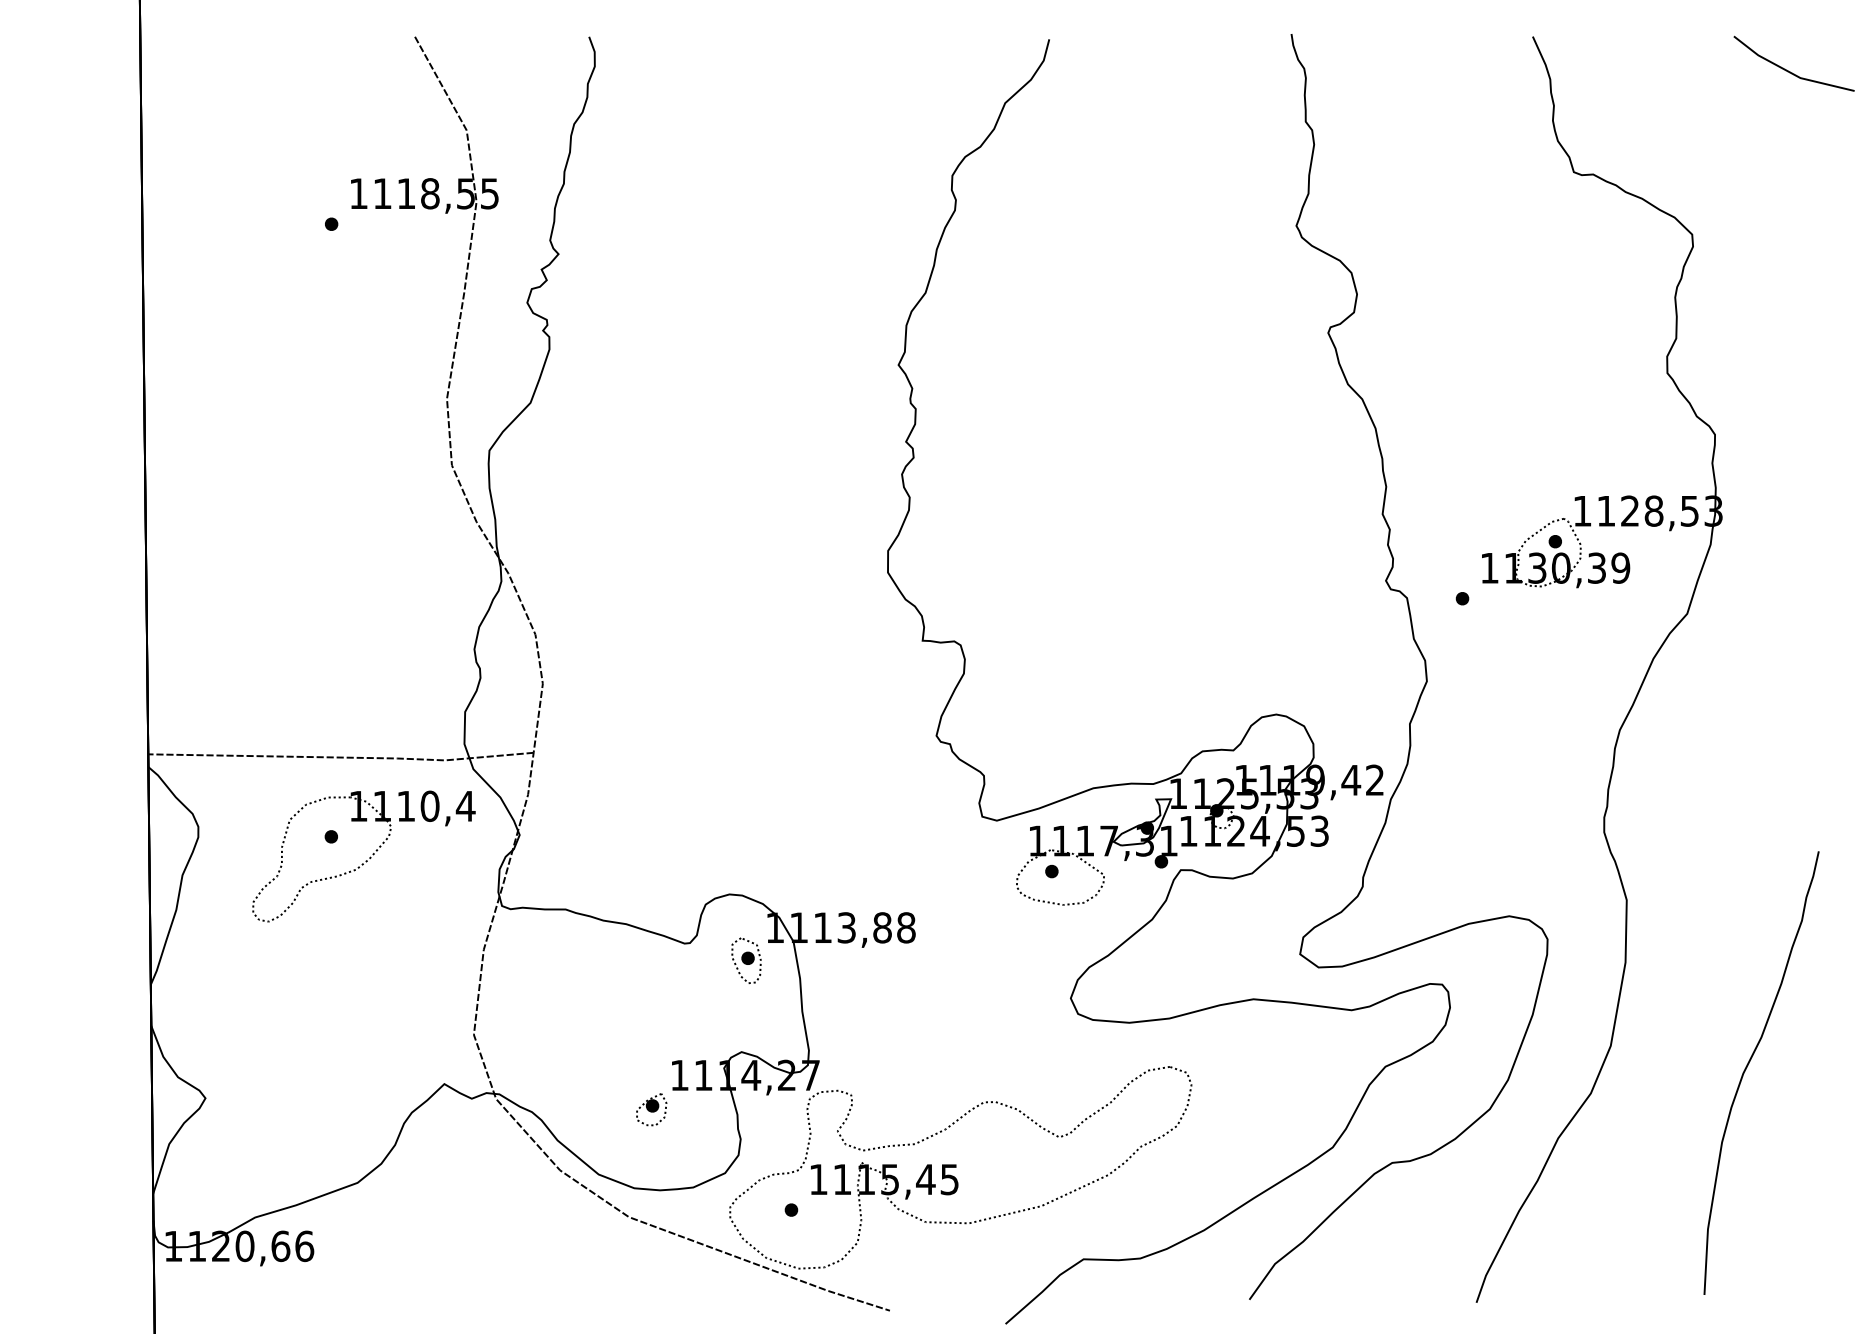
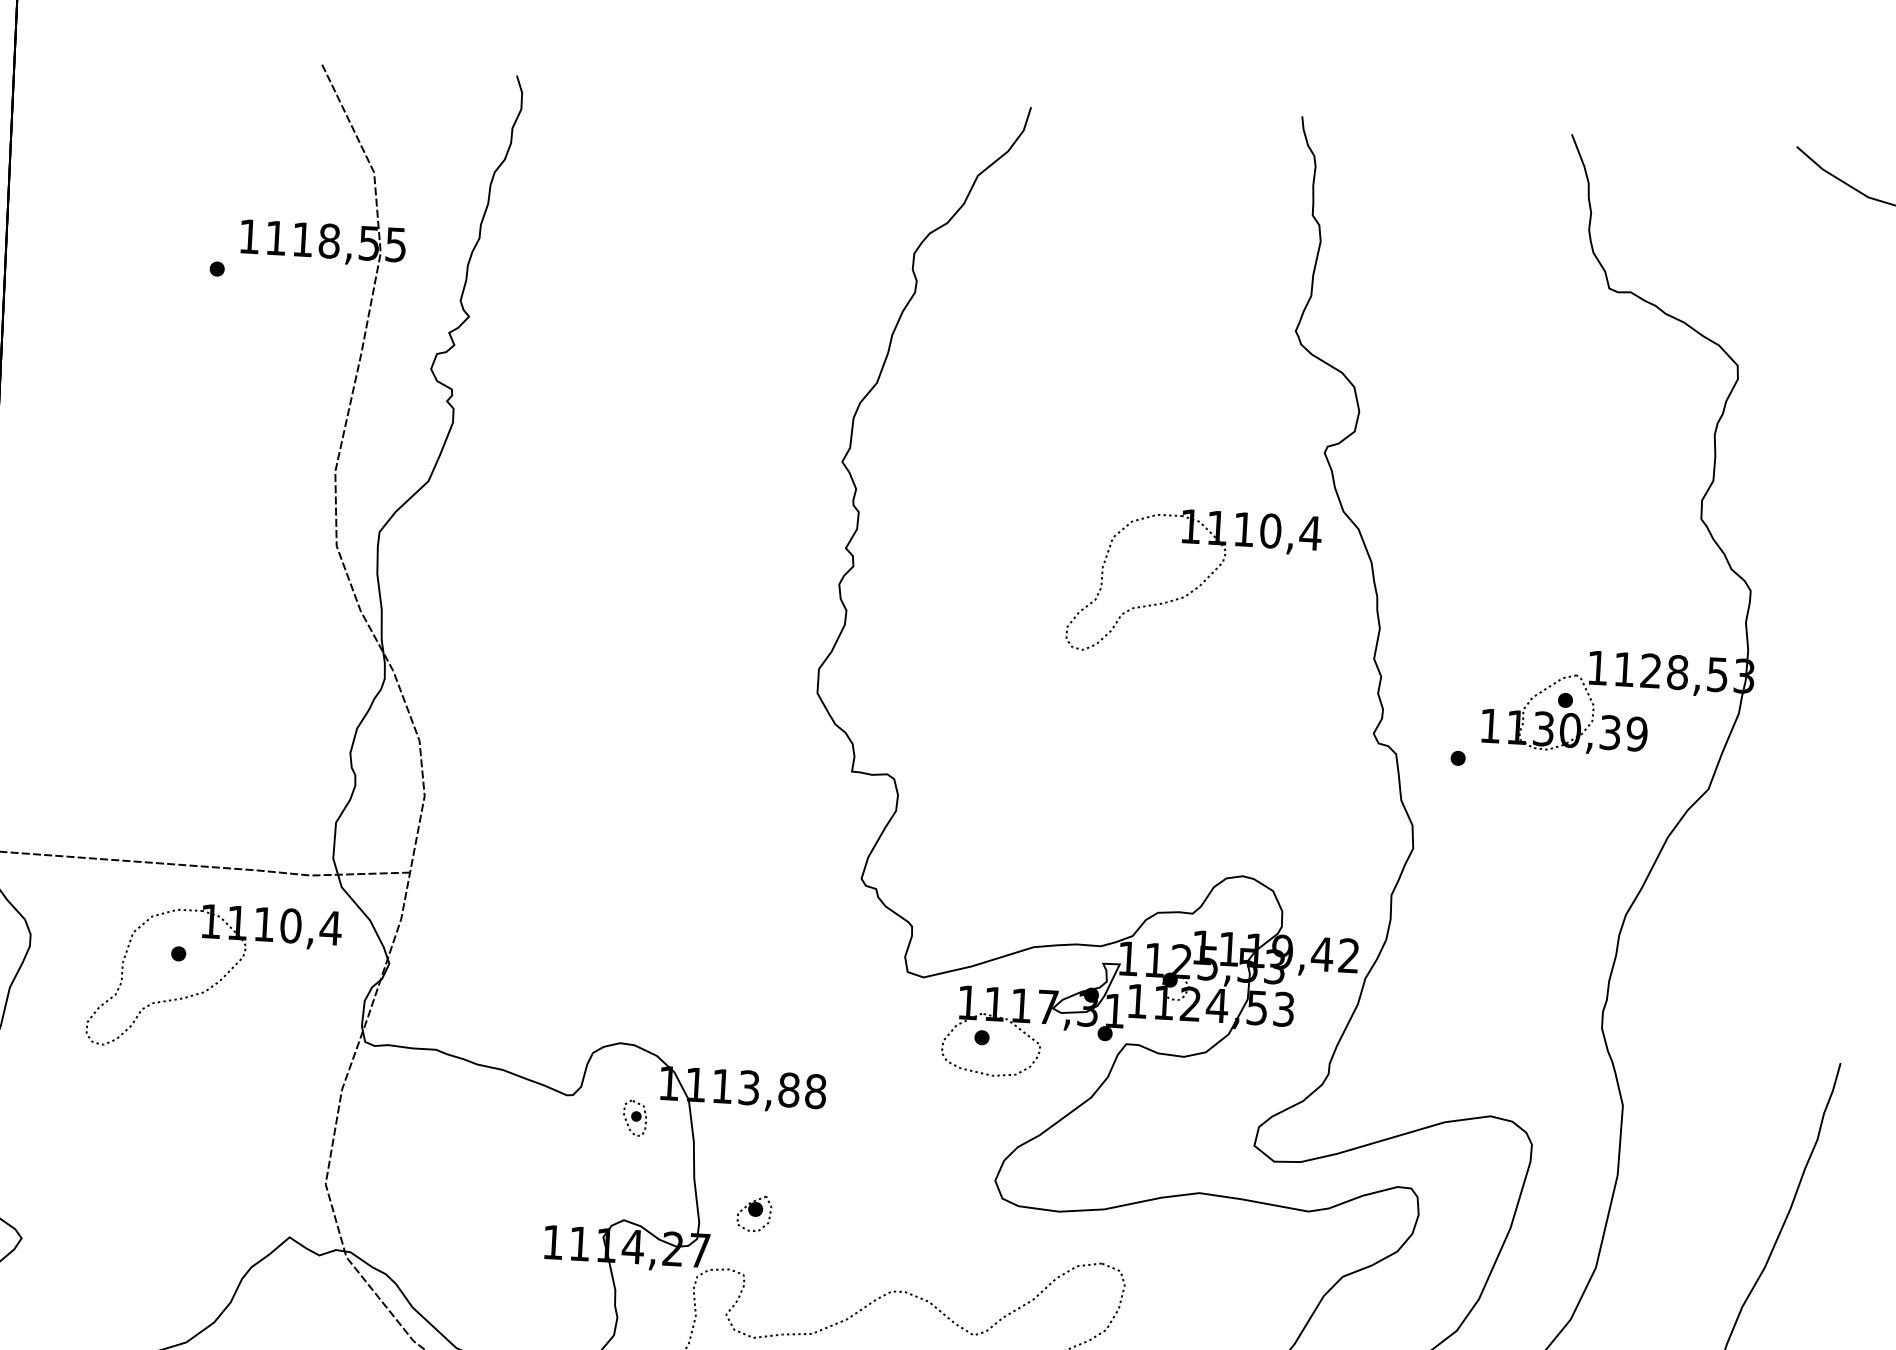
part: (1217, 455) -> (1193, 582), added
part: (746, 960) -> (635, 1118), size x0.7
part: (651, 1109) -> (754, 1213), moved

